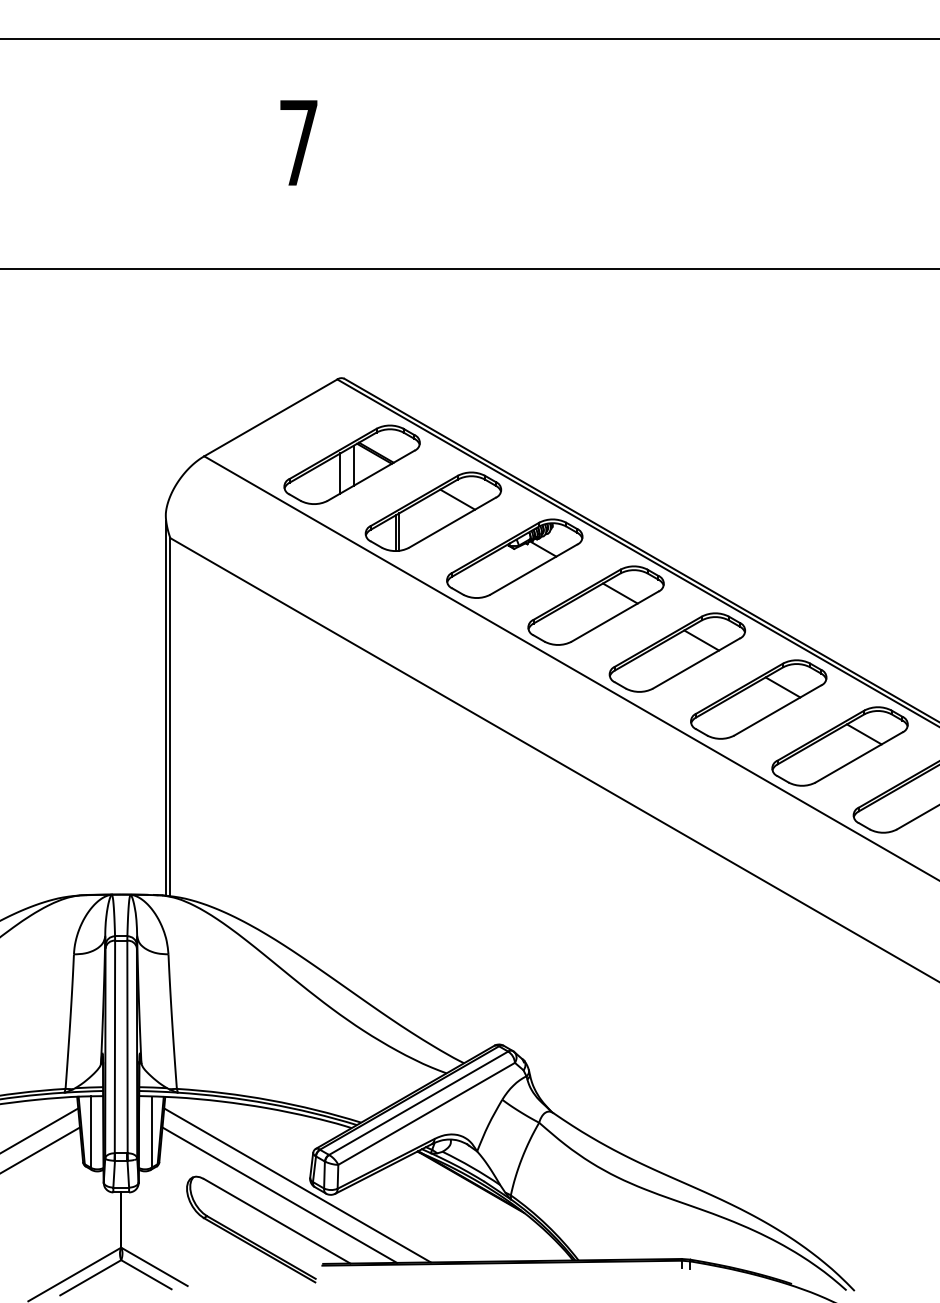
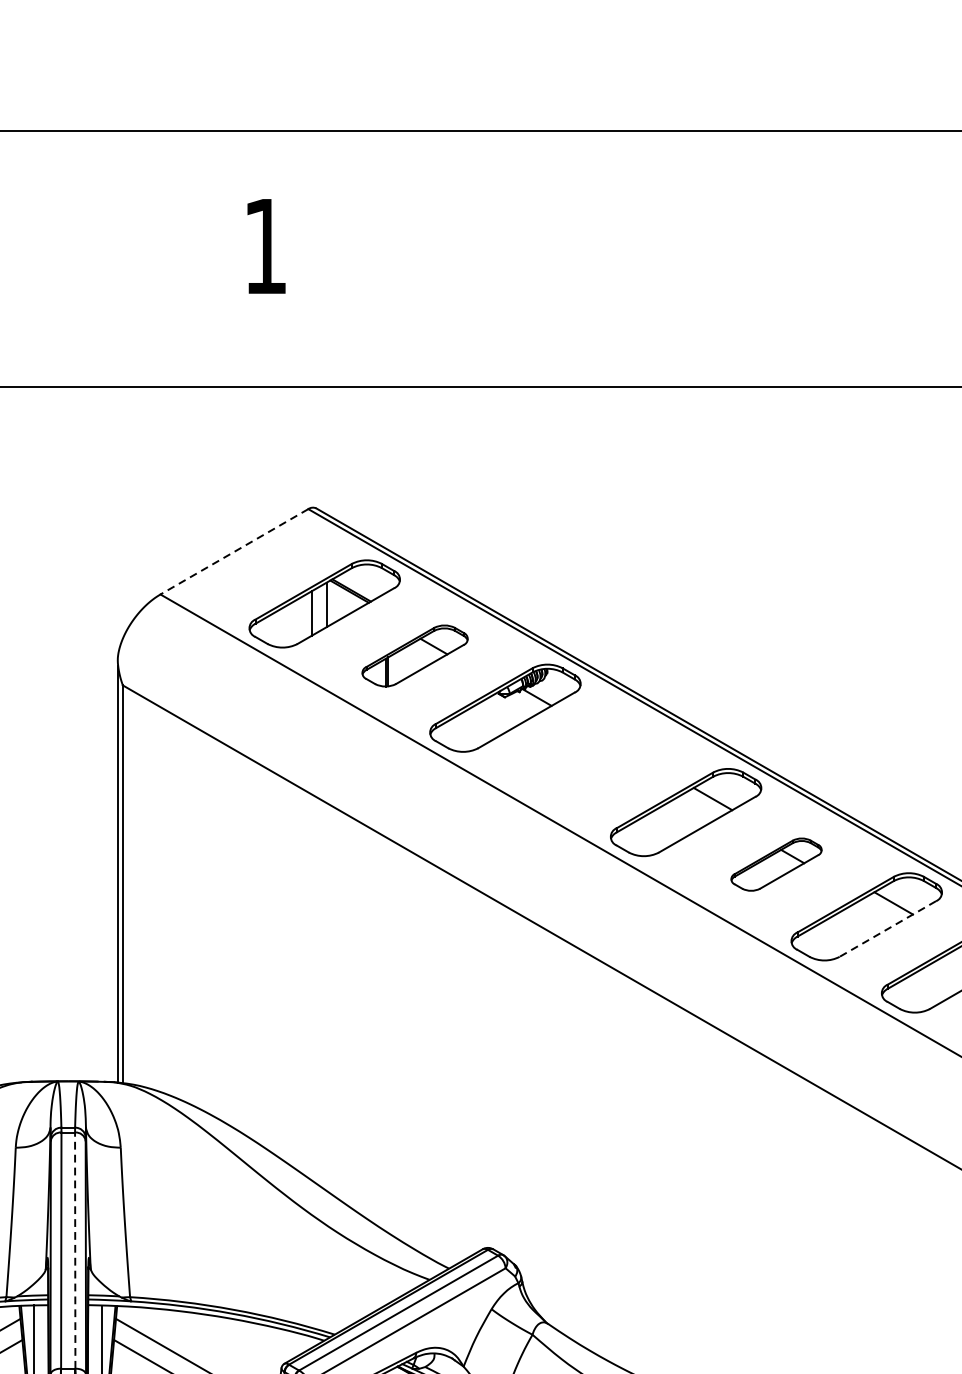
text: (298, 142) -> (265, 245), 7 -> 1
line: (270, 417) -> (234, 551), solid -> dashed
part: (433, 511) -> (415, 655), size x0.7
part: (595, 605) -> (595, 760), removed
part: (758, 699) -> (776, 864), size x0.6
line: (858, 757) -> (887, 929), solid -> dashed
line: (127, 1046) -> (75, 1250), solid -> dashed

